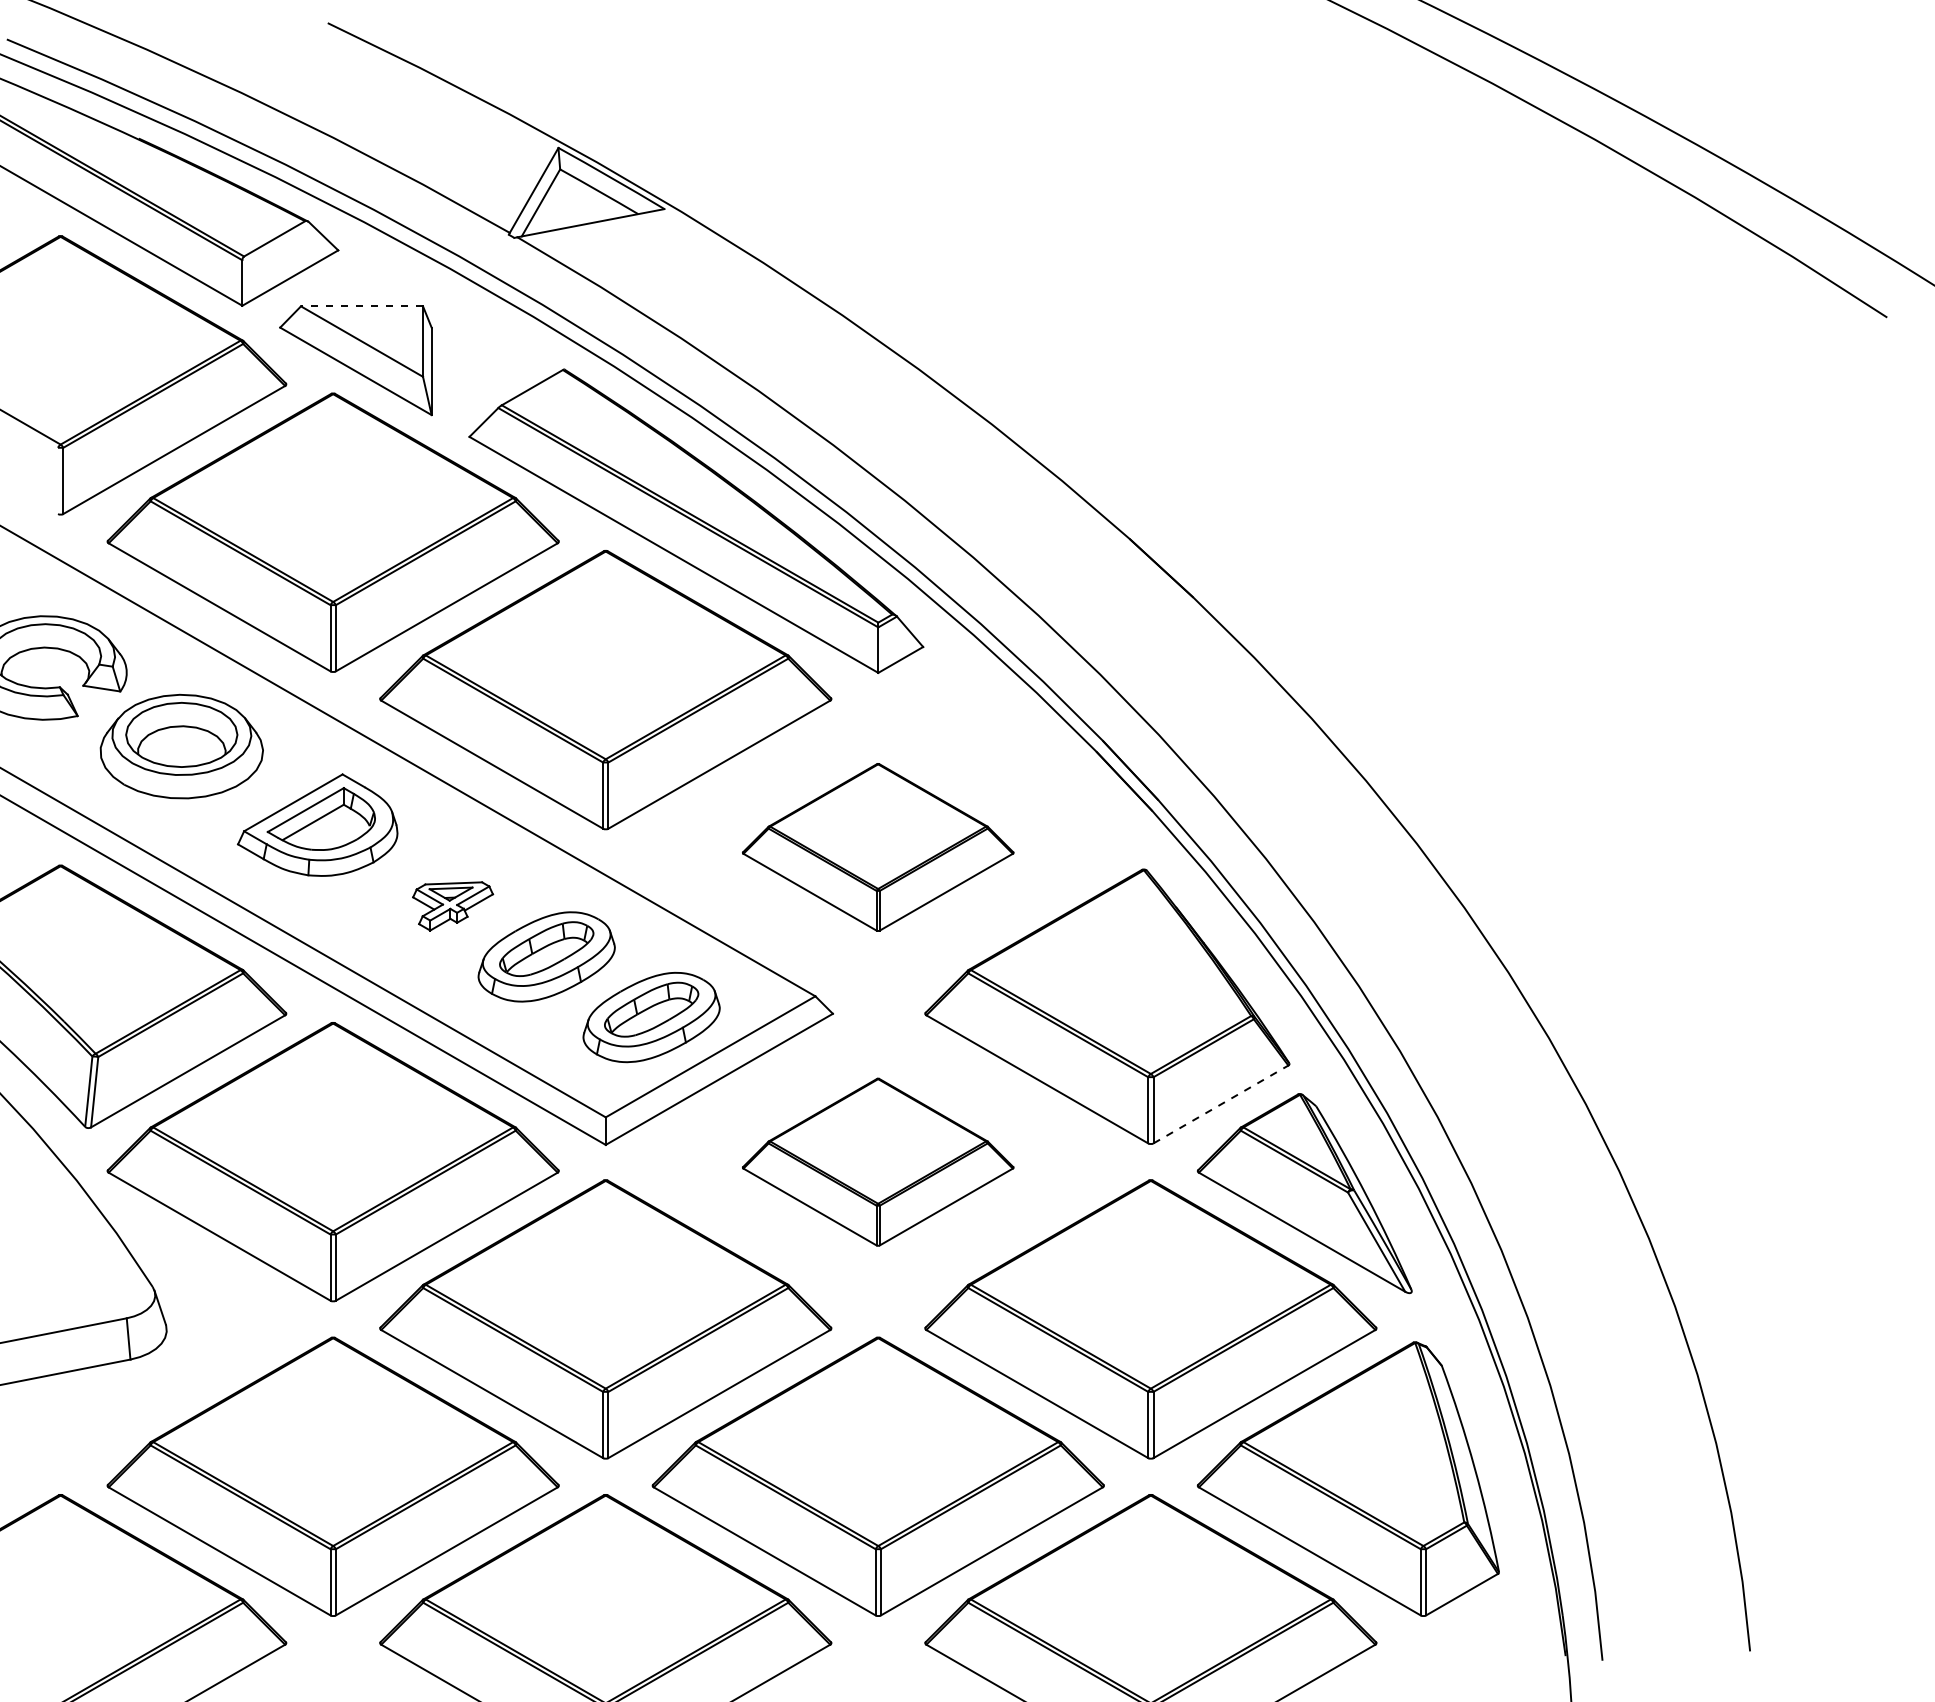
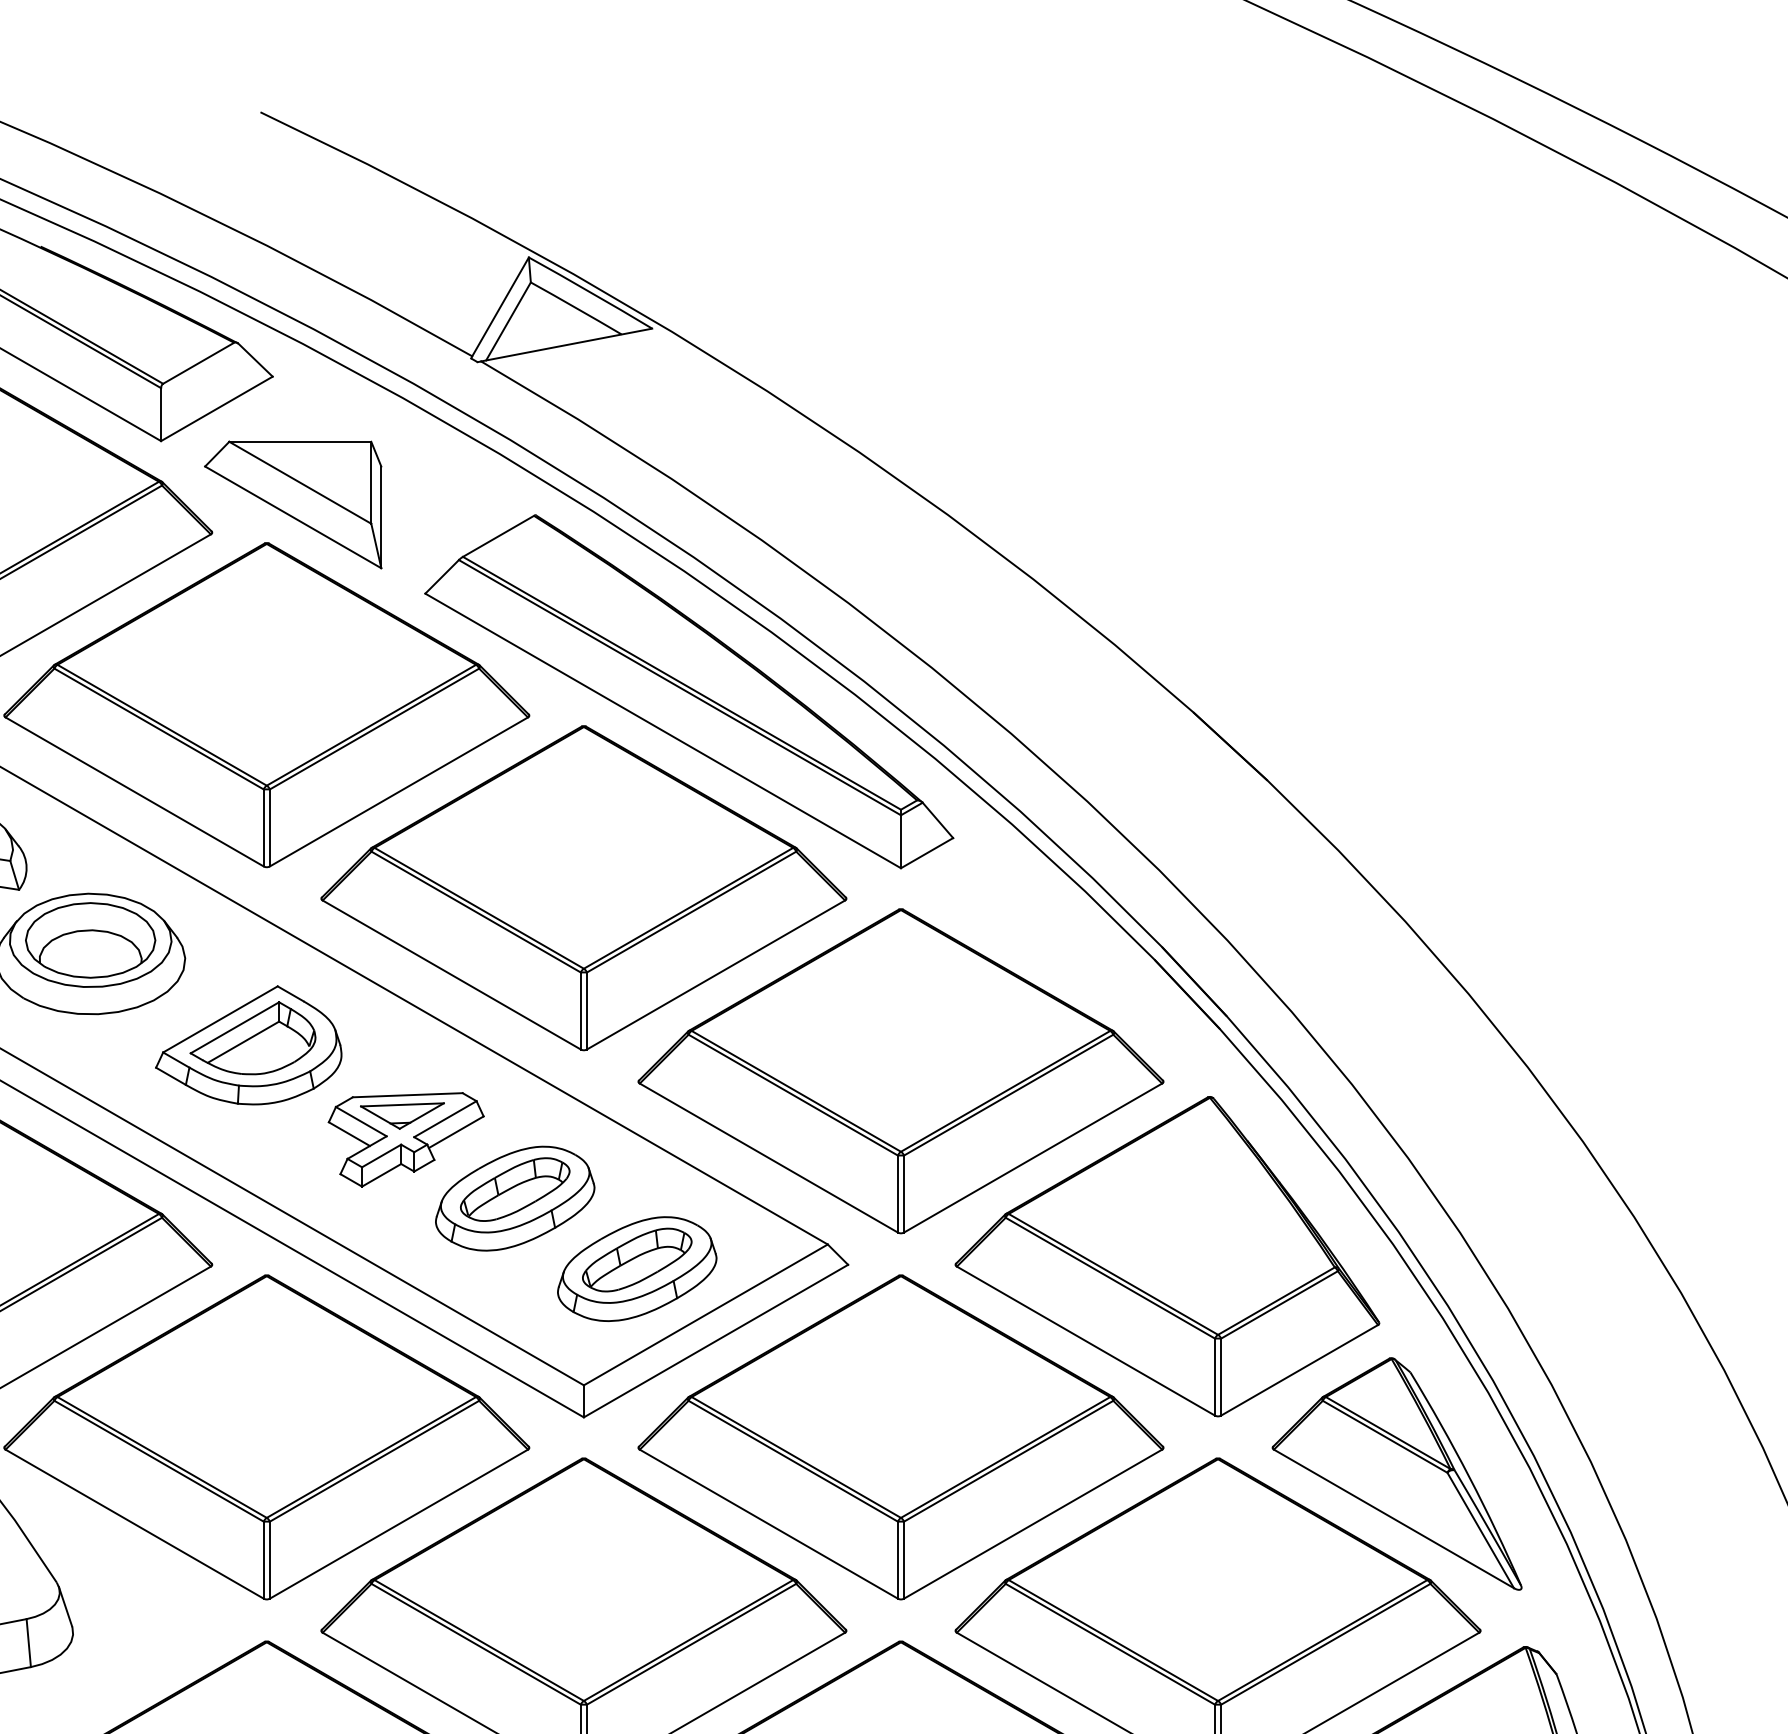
line: (361, 306) -> (299, 441), dashed -> solid
part: (877, 847) -> (900, 1071), size x1.67
part: (452, 906) -> (405, 1139), size x1.67
line: (1220, 1104) -> (1299, 1370), dashed -> solid
part: (877, 1162) -> (900, 1437), size x1.67

